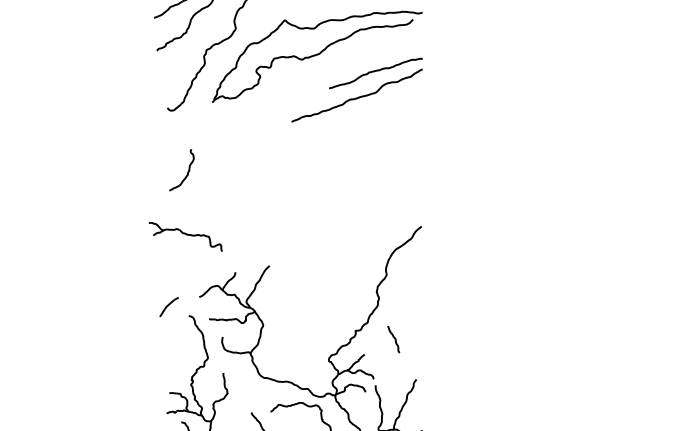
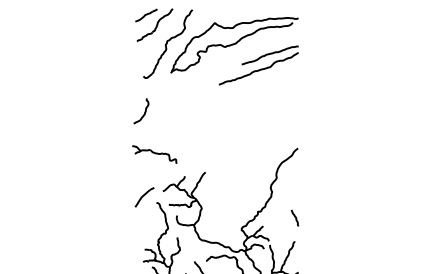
curve: (187, 170) -> (144, 111), moved
part: (169, 307) -> (144, 197), size x1.67
line: (392, 338) -> (294, 217), moved

